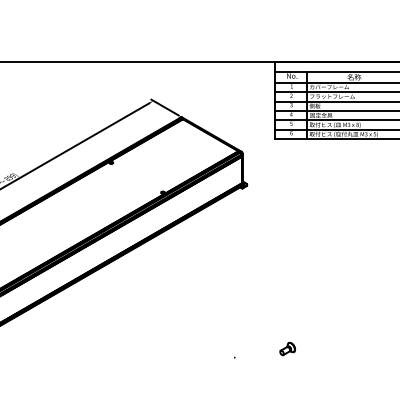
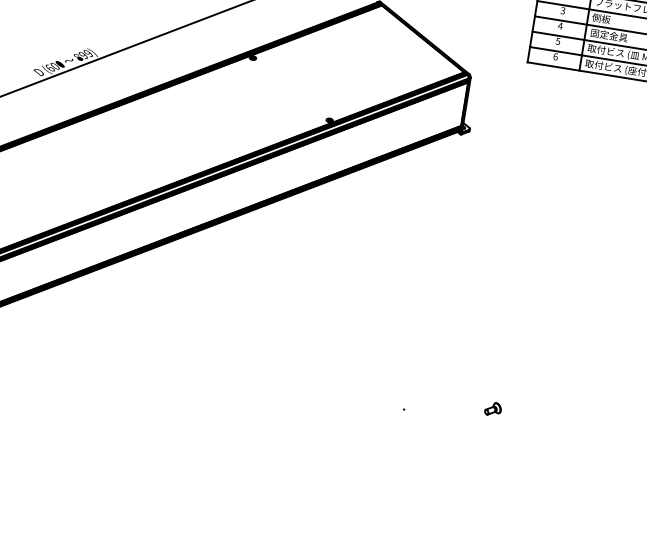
part: (287, 348) -> (492, 408), size x0.62

